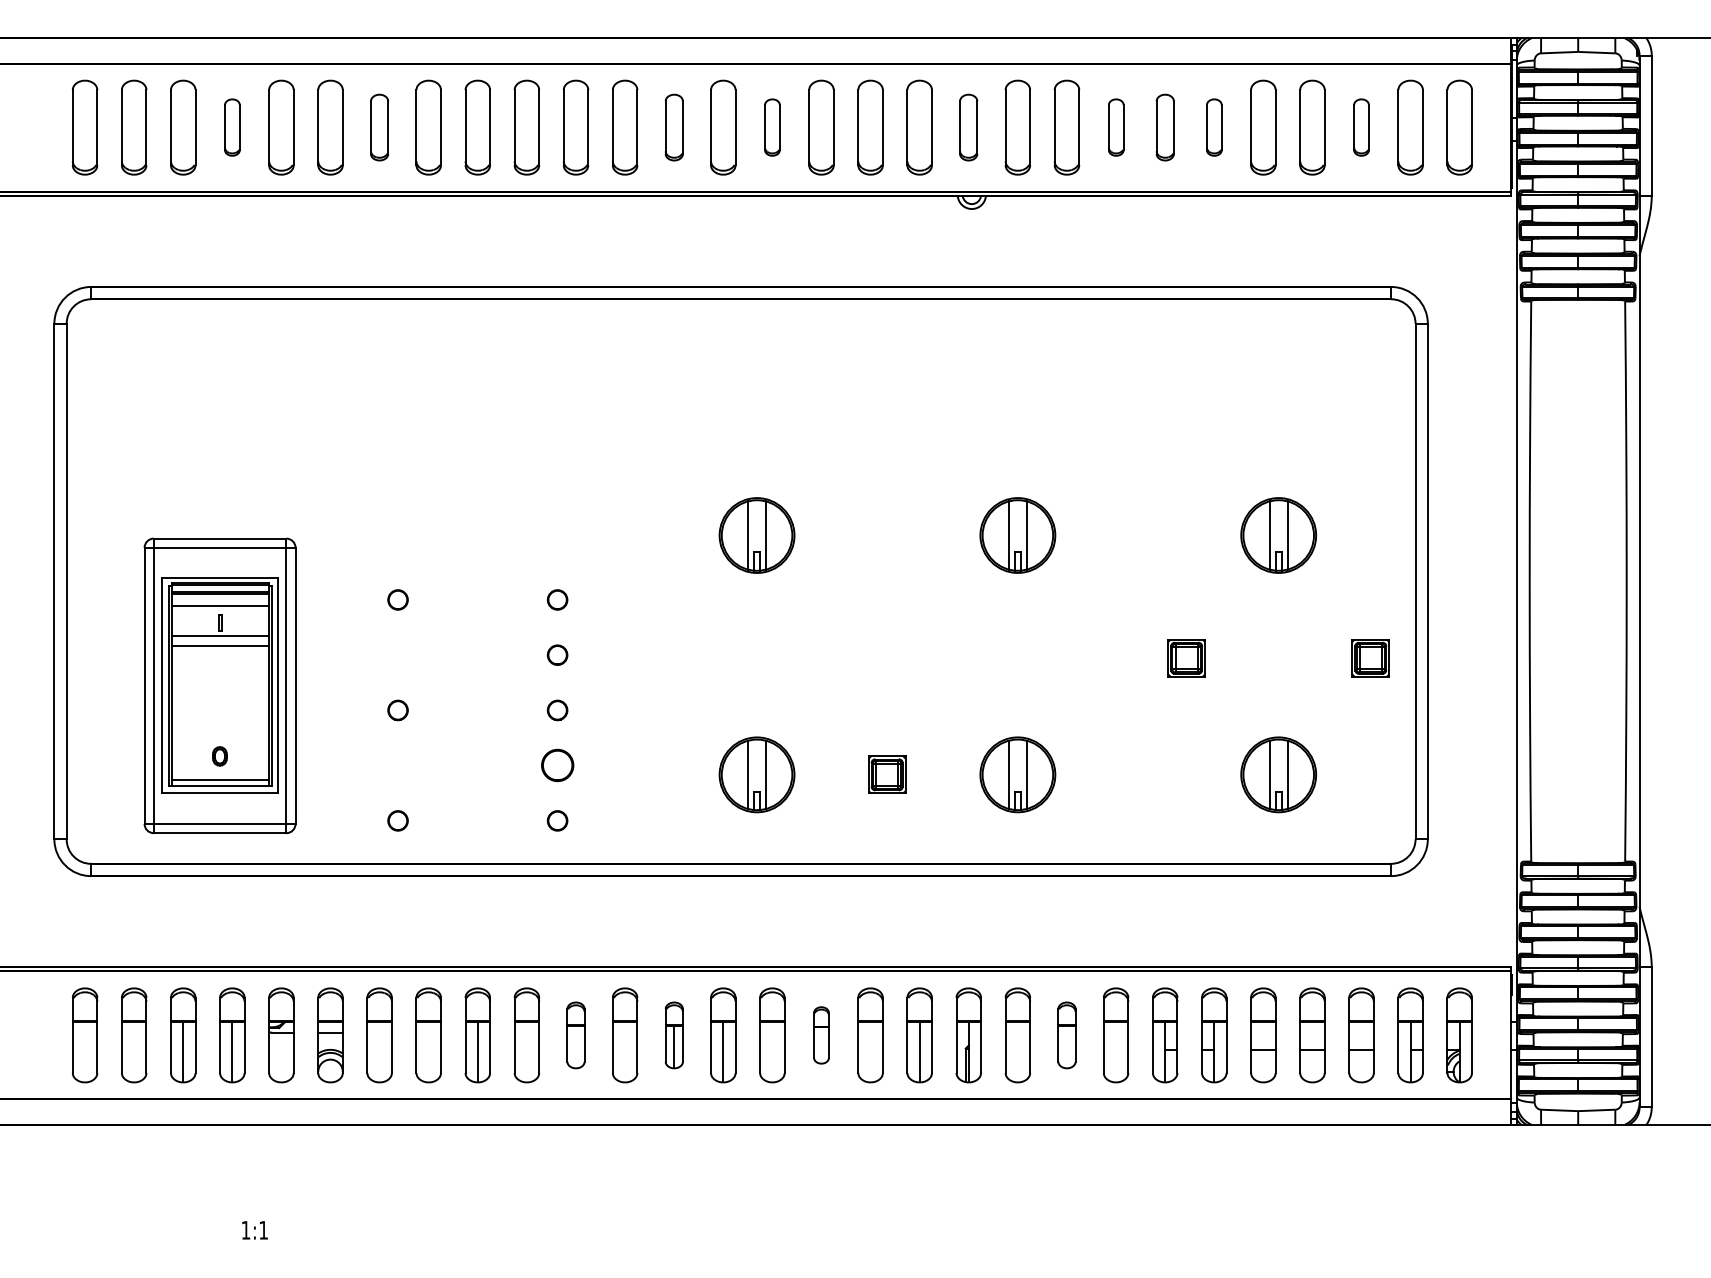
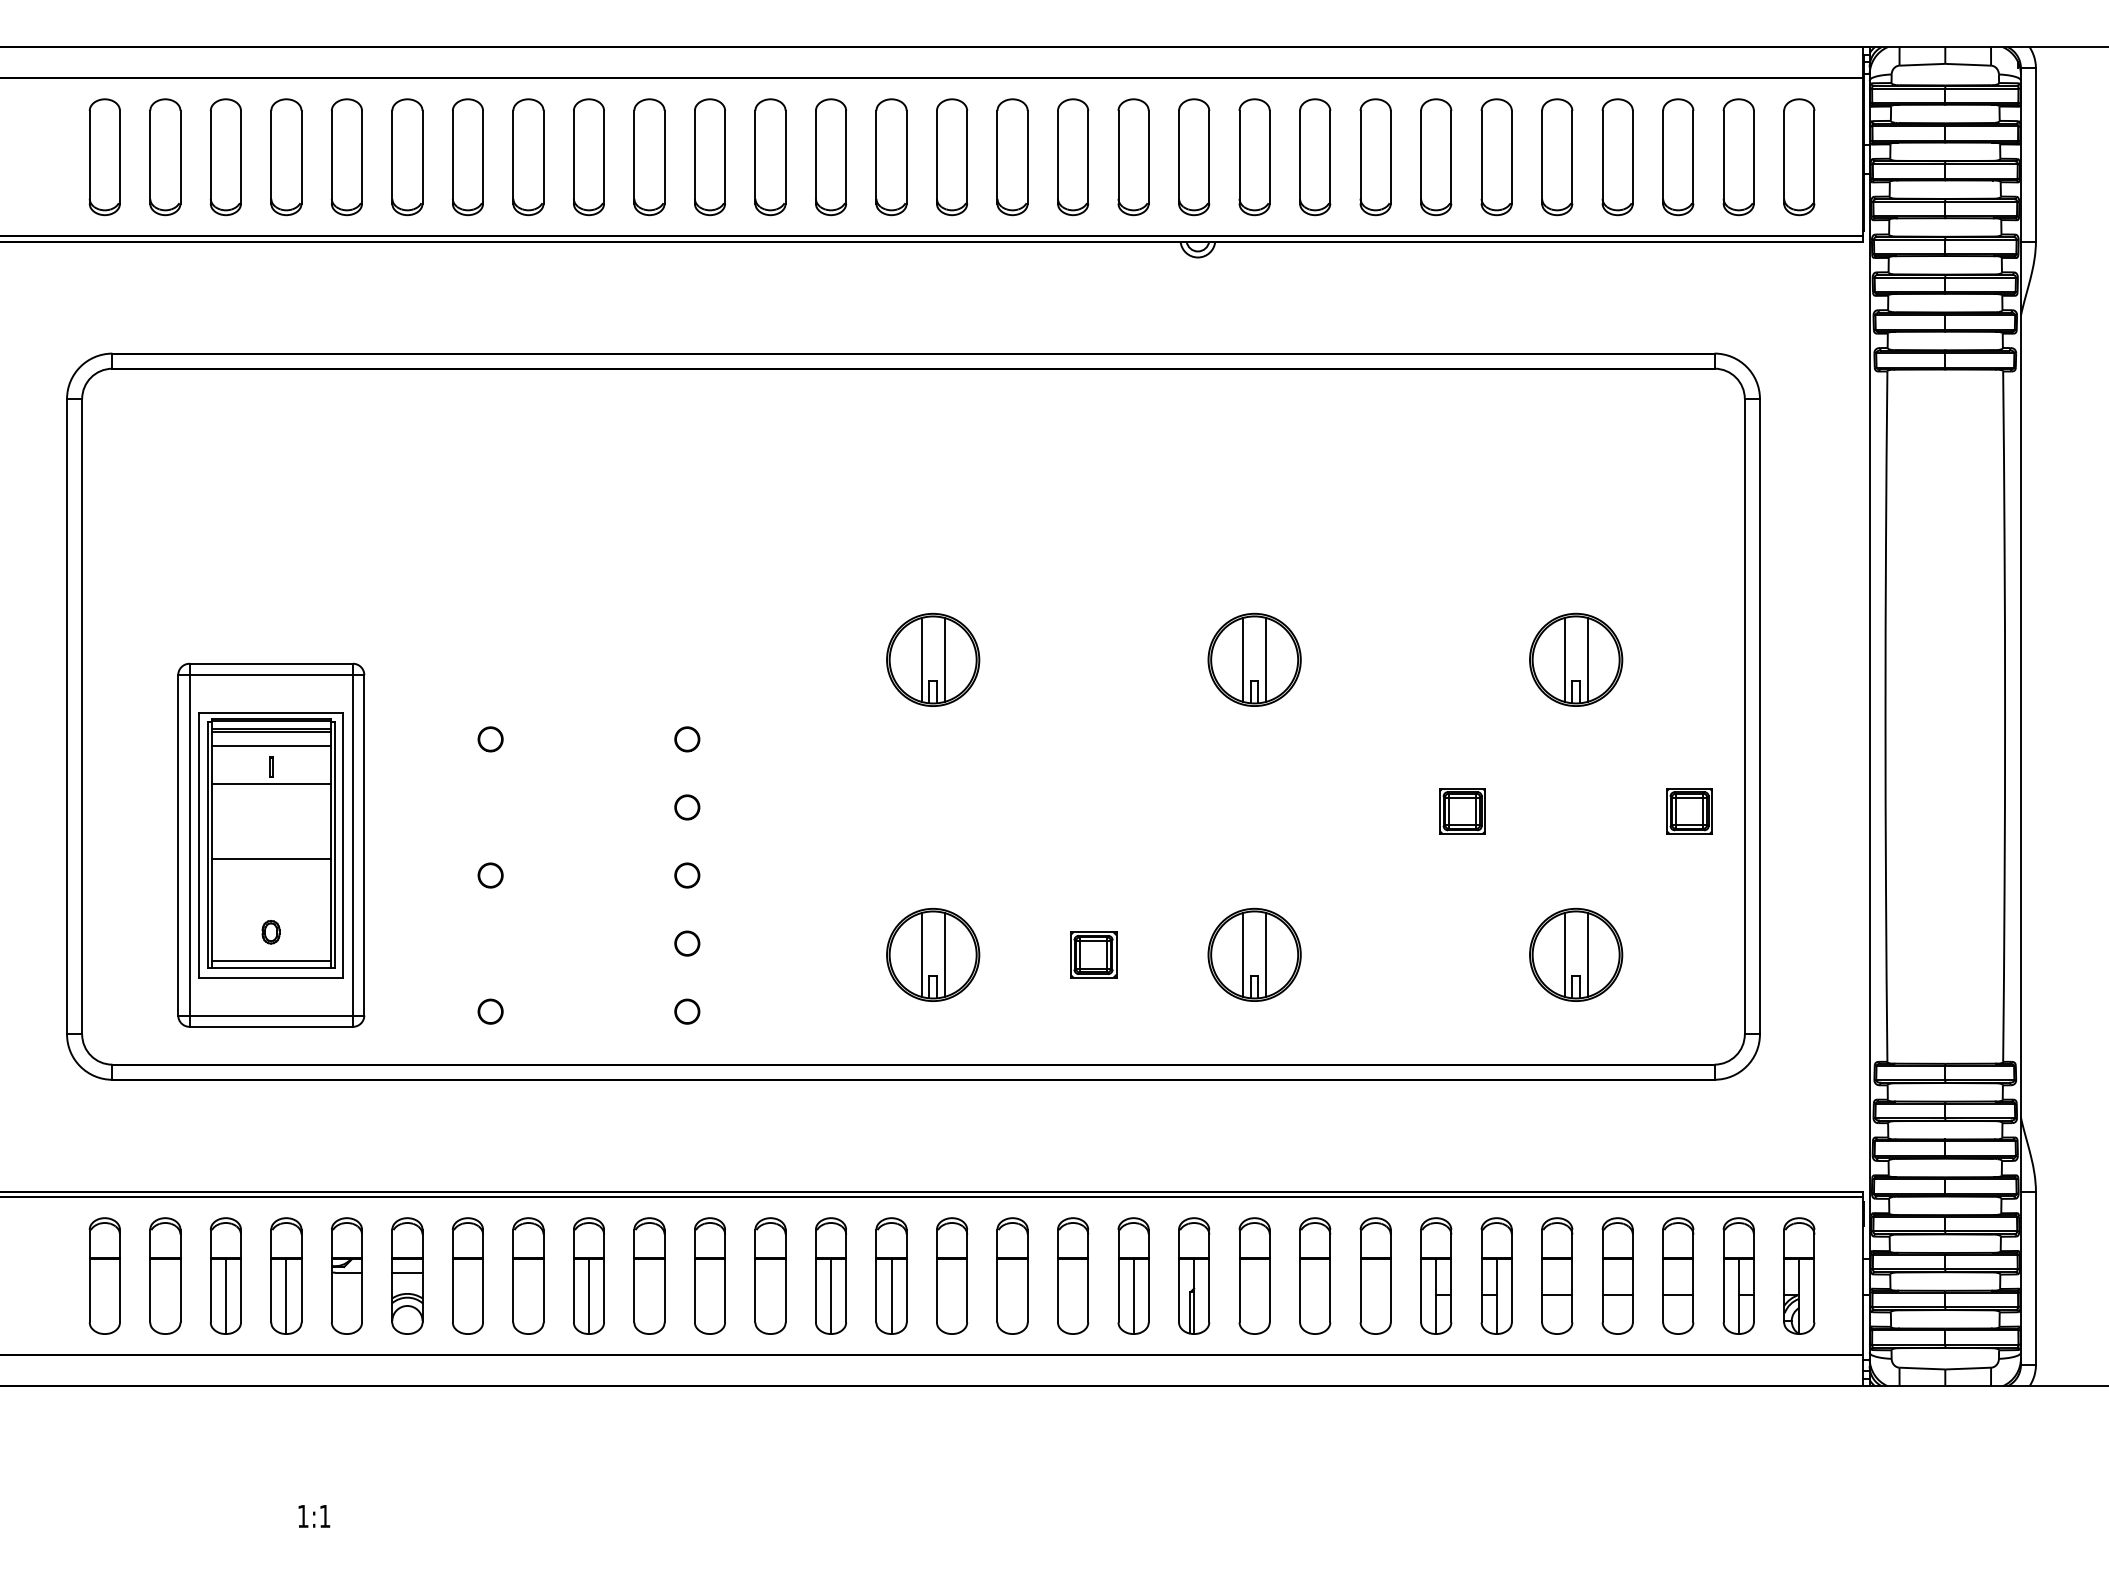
part: (232, 127) -> (286, 157), size x1.67
part: (379, 127) -> (467, 157), size x1.43
part: (674, 127) -> (831, 157), size x1.43
part: (772, 127) -> (952, 157), size x1.67
part: (968, 127) -> (1193, 157), size x1.43
part: (1116, 127) -> (1376, 157), size x1.67
part: (1165, 127) -> (1436, 157), size x1.43
part: (1214, 127) -> (1497, 157), size x1.67
part: (1361, 127) -> (1678, 157), size x1.67
line: (219, 646) -> (270, 859), moved
part: (557, 765) -> (687, 943), size x0.62
part: (575, 1035) -> (709, 1276), size x1.43
part: (674, 1035) -> (831, 1276), size x1.43
part: (821, 1035) -> (1012, 1276), size x1.67
part: (1066, 1035) -> (1314, 1276), size x1.43

